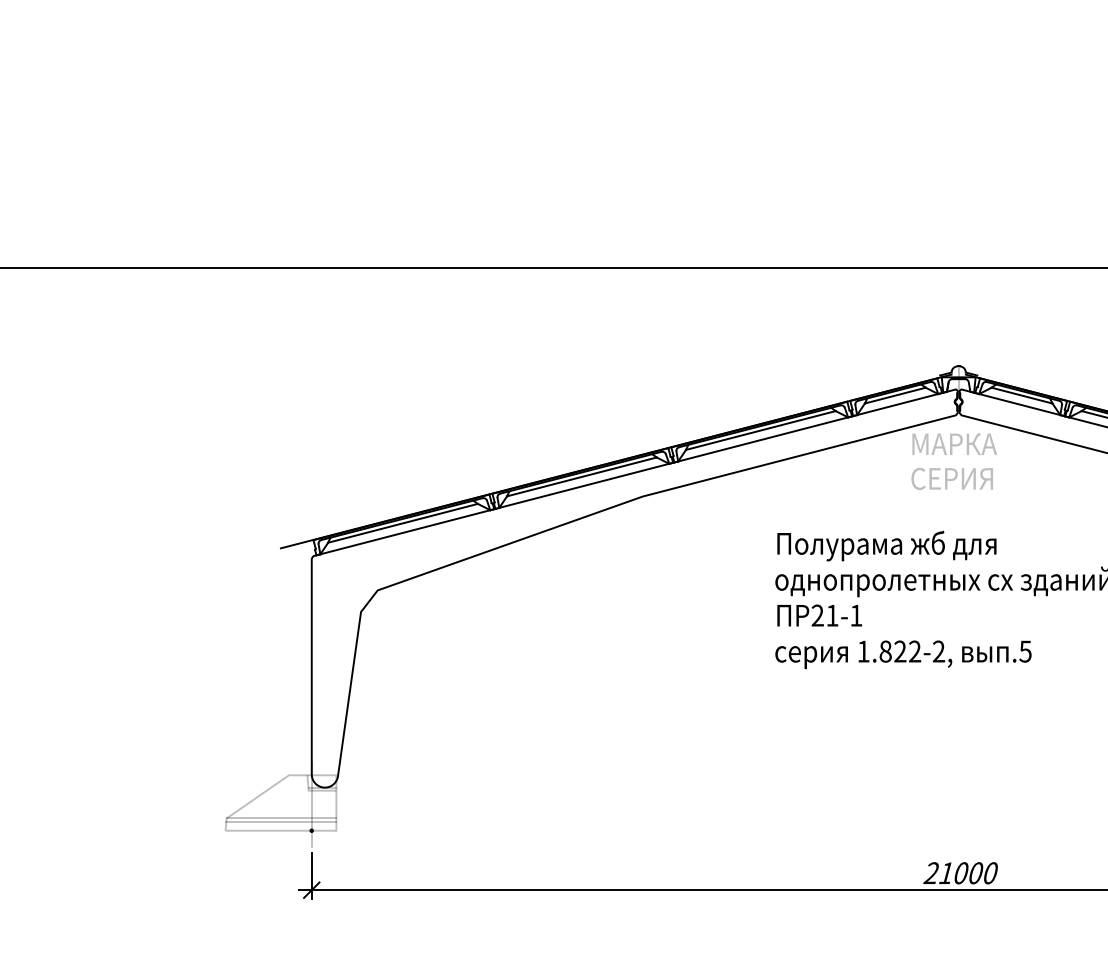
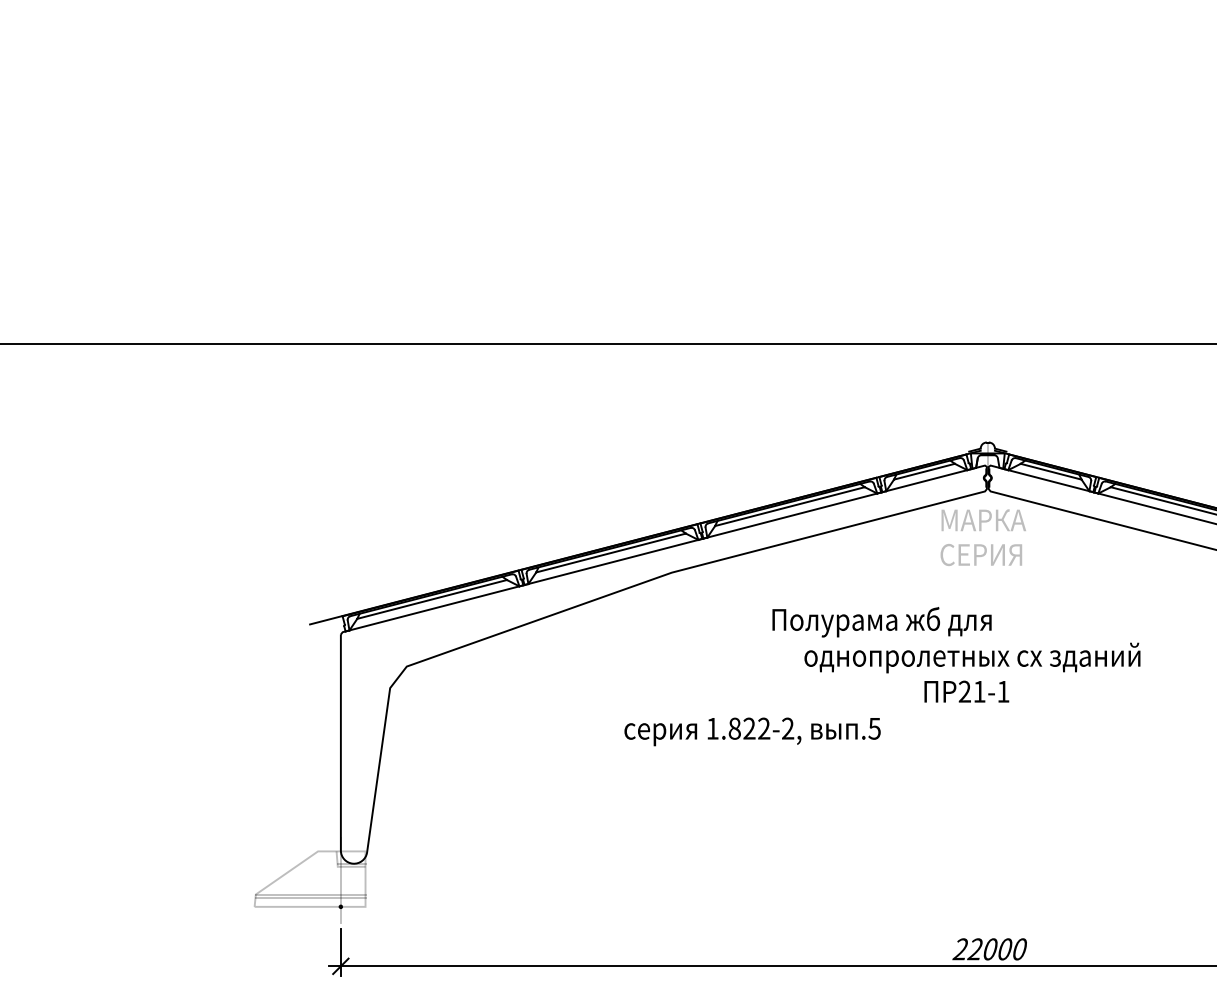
text: (886, 546) -> (881, 622), moved
text: (819, 615) -> (966, 691), moved
text: (903, 654) -> (752, 731), moved
text: (945, 873) -> (974, 949), 21000 -> 22000

